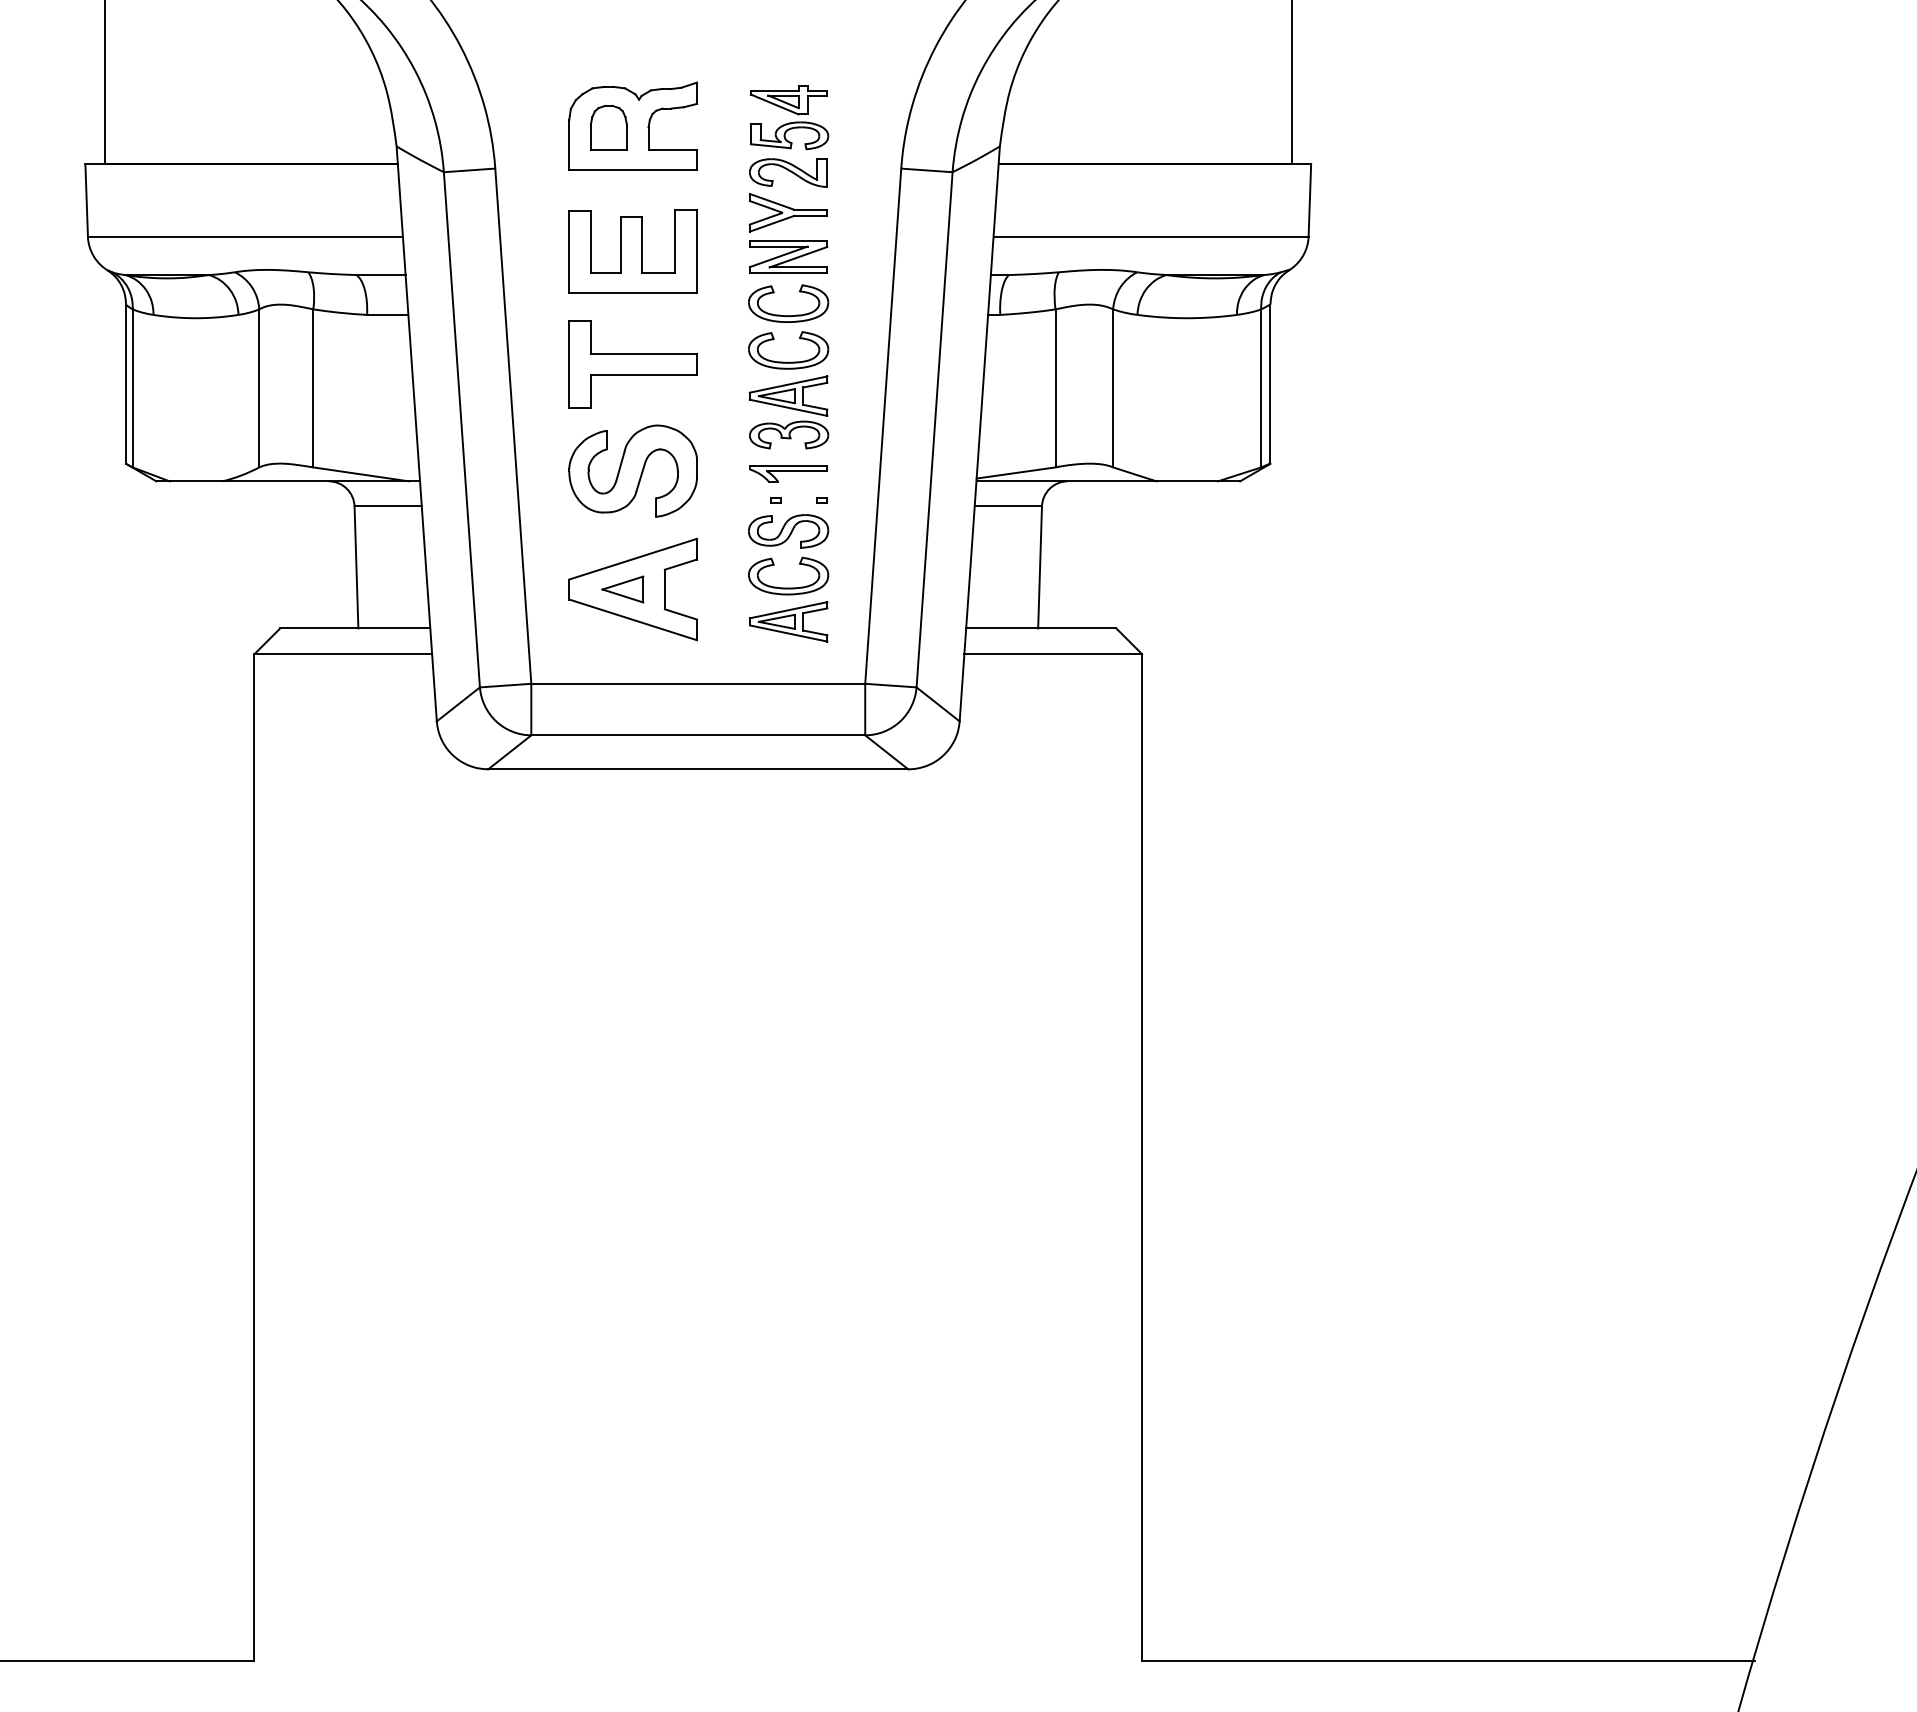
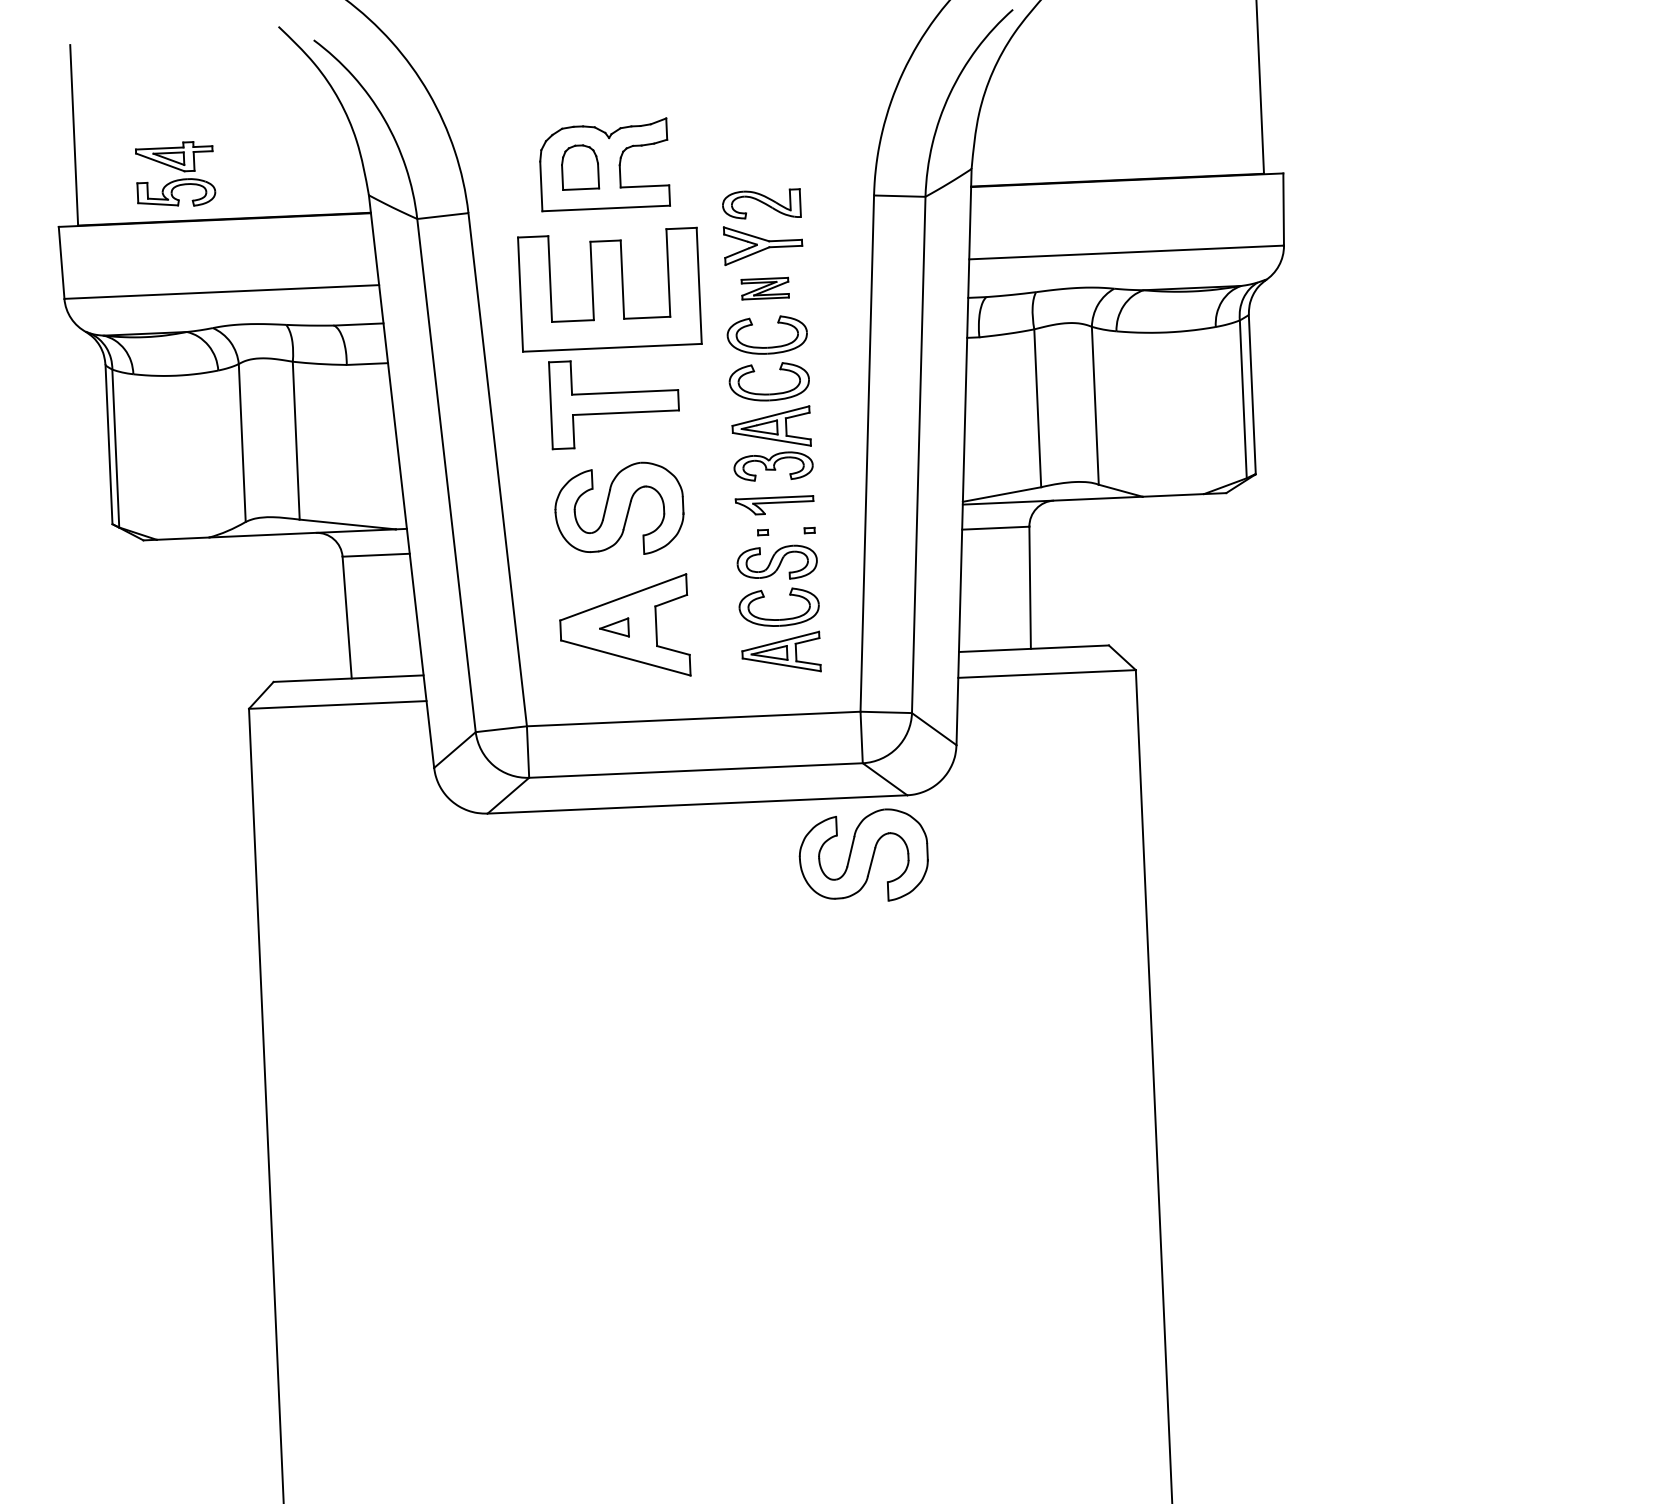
part: (789, 117) -> (175, 174), moved
part: (632, 251) -> (609, 289), size x1.4
part: (788, 256) -> (765, 288), size x0.6
part: (622, 589) -> (613, 628), size x0.7
part: (861, 827) -> (863, 855), added

